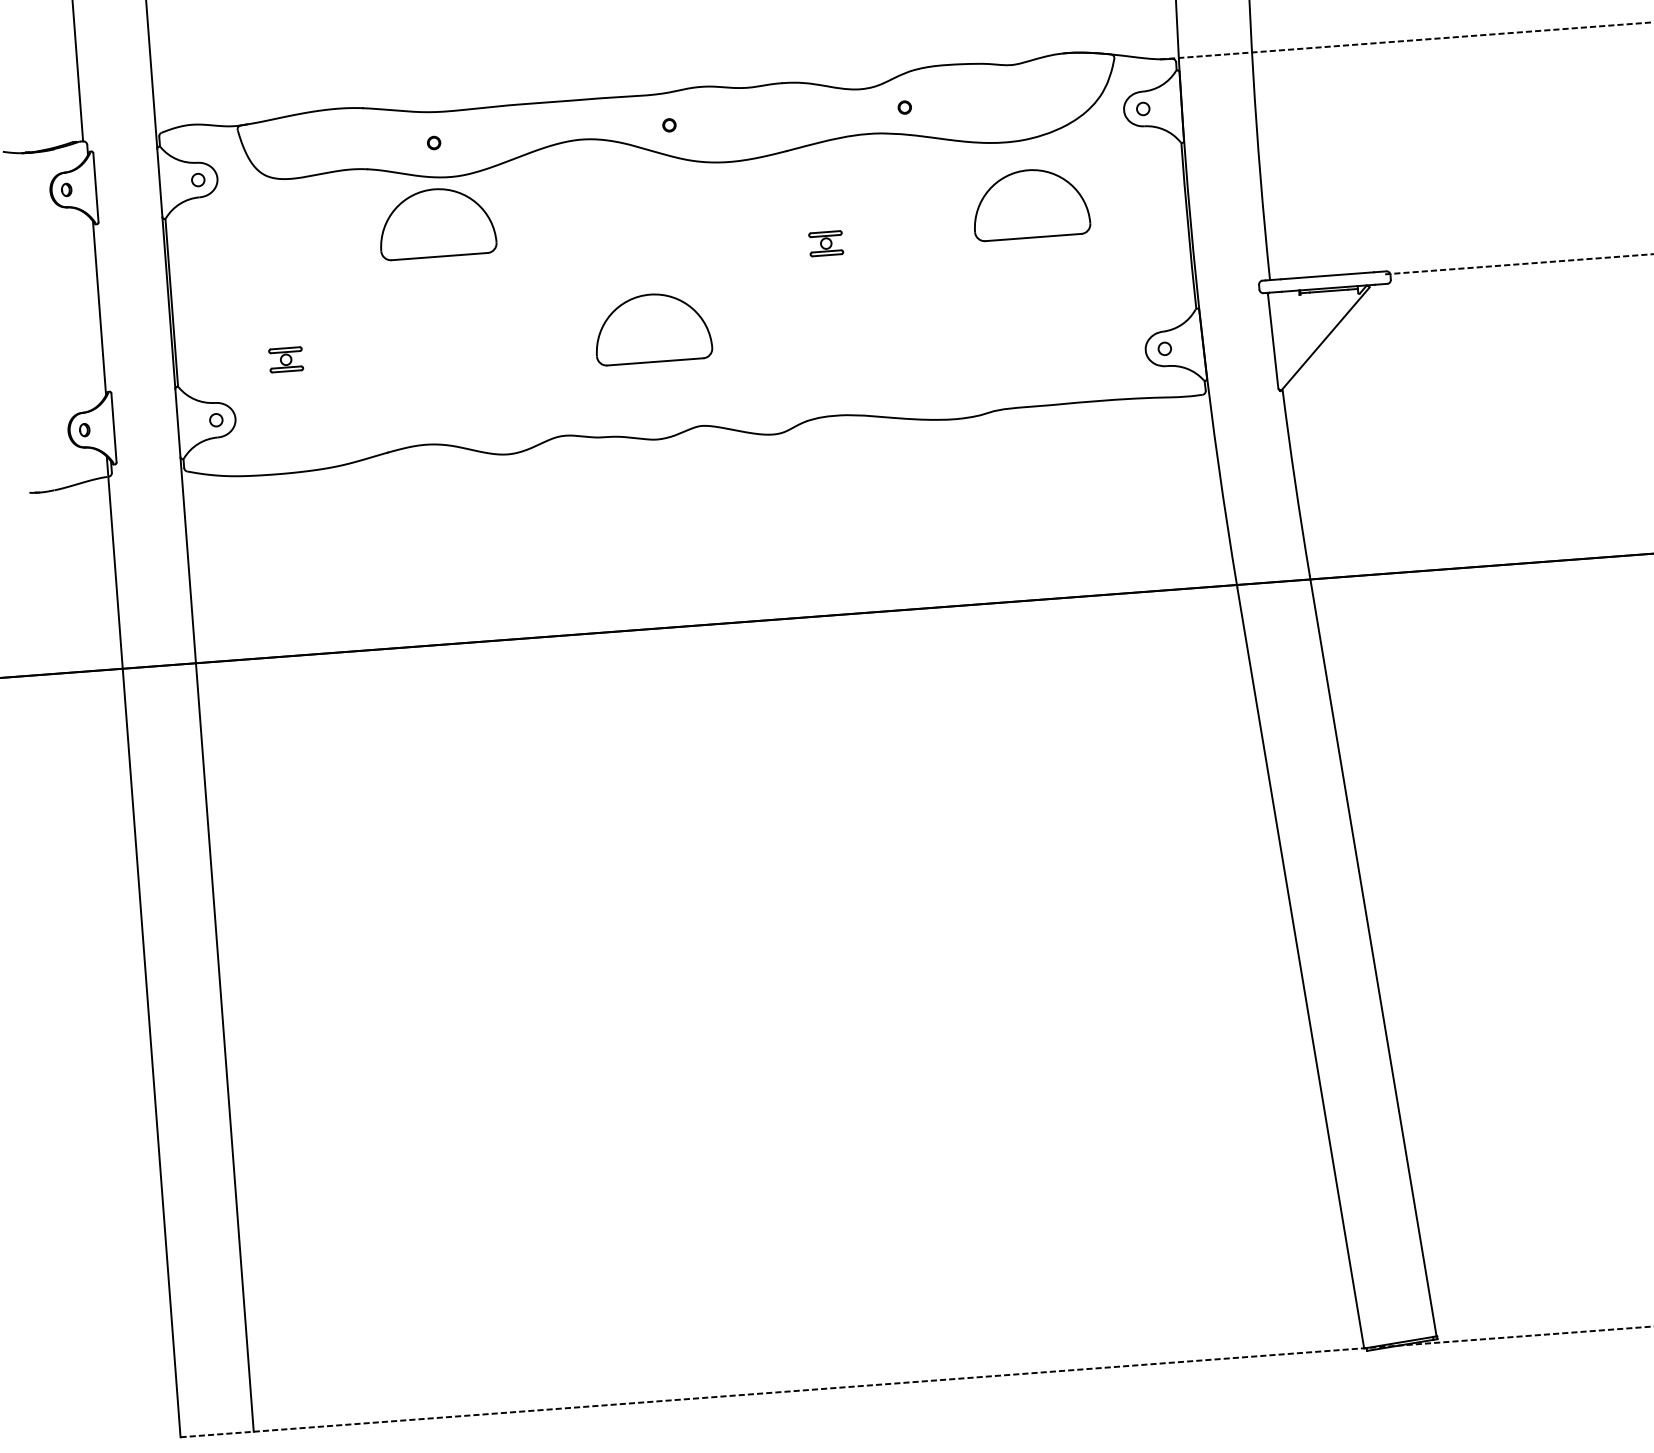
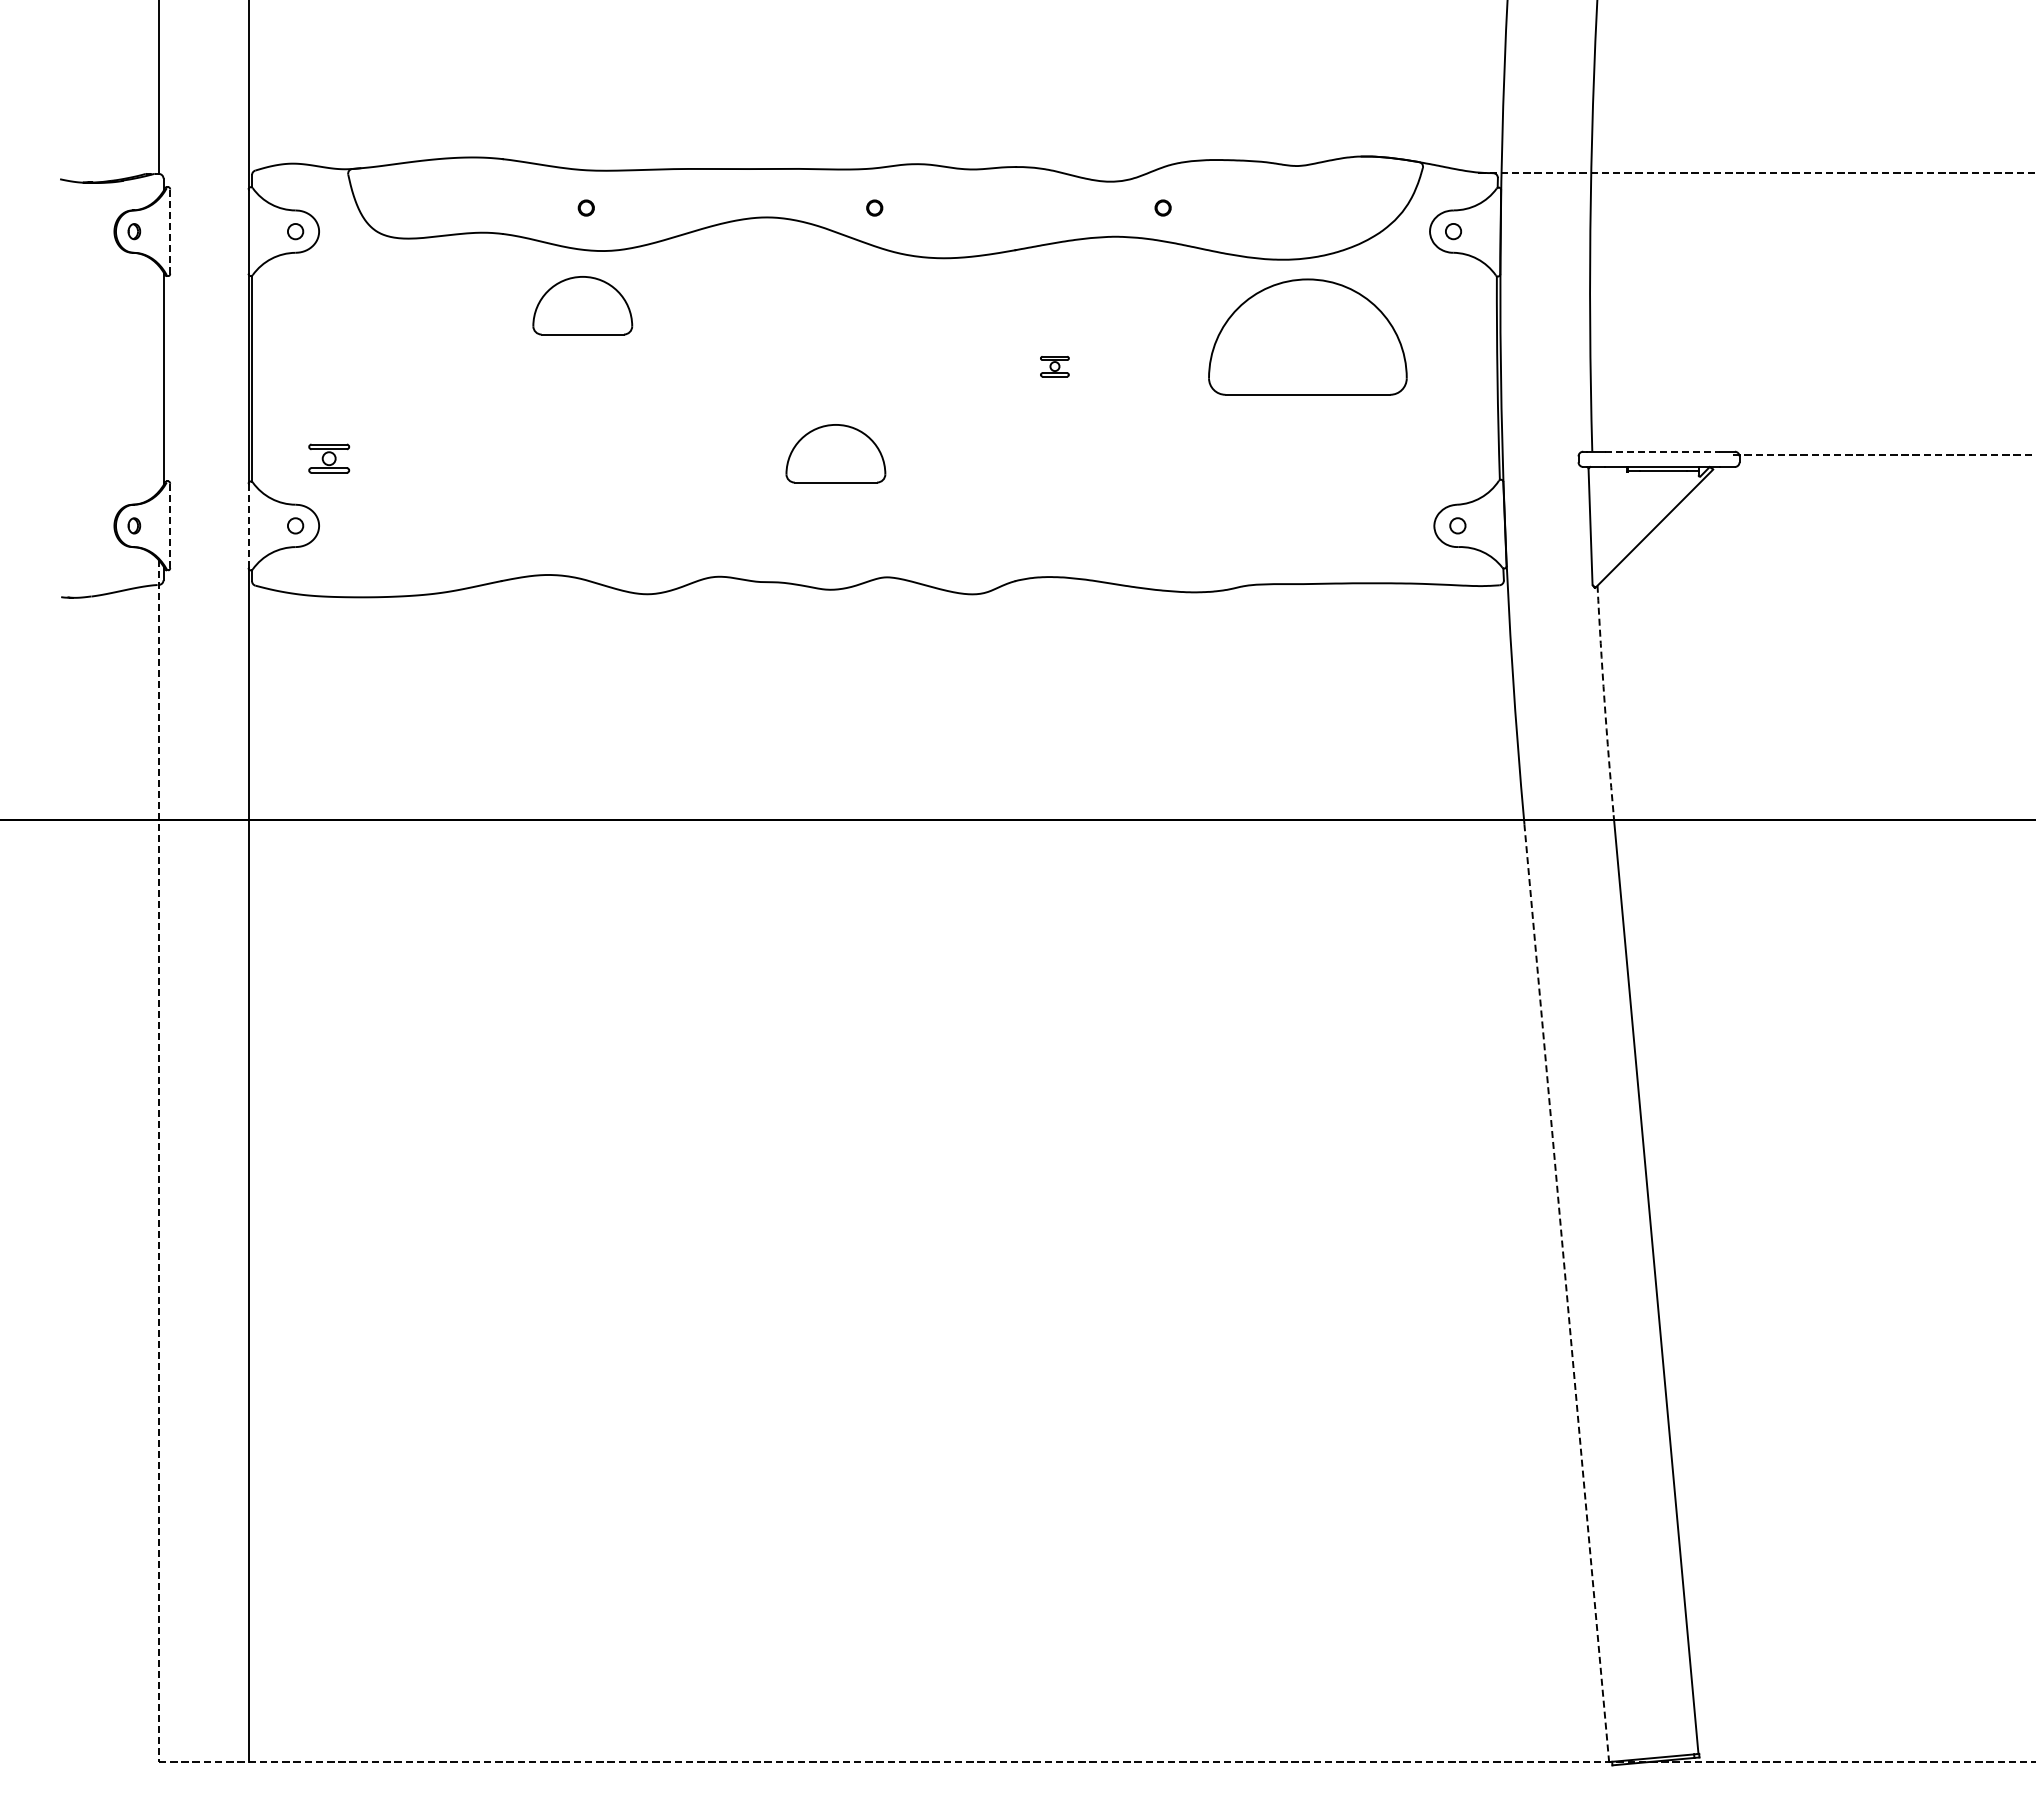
line: (96, 187) -> (170, 231), solid -> dashed
part: (1030, 203) -> (1307, 336), size x1.4
part: (436, 222) -> (582, 305), size x0.7
part: (825, 243) -> (1054, 366), size x0.7
line: (1328, 275) -> (1663, 451), solid -> dashed
part: (652, 328) -> (835, 453), size x0.7
part: (286, 359) -> (329, 458), moved
line: (177, 422) -> (248, 525), solid -> dashed
line: (114, 427) -> (170, 525), solid -> dashed
arc: (1295, 483) -> (1604, 701), solid -> dashed
line: (143, 946) -> (158, 1160), solid -> dashed
line: (1300, 968) -> (1566, 1293), solid -> dashed

